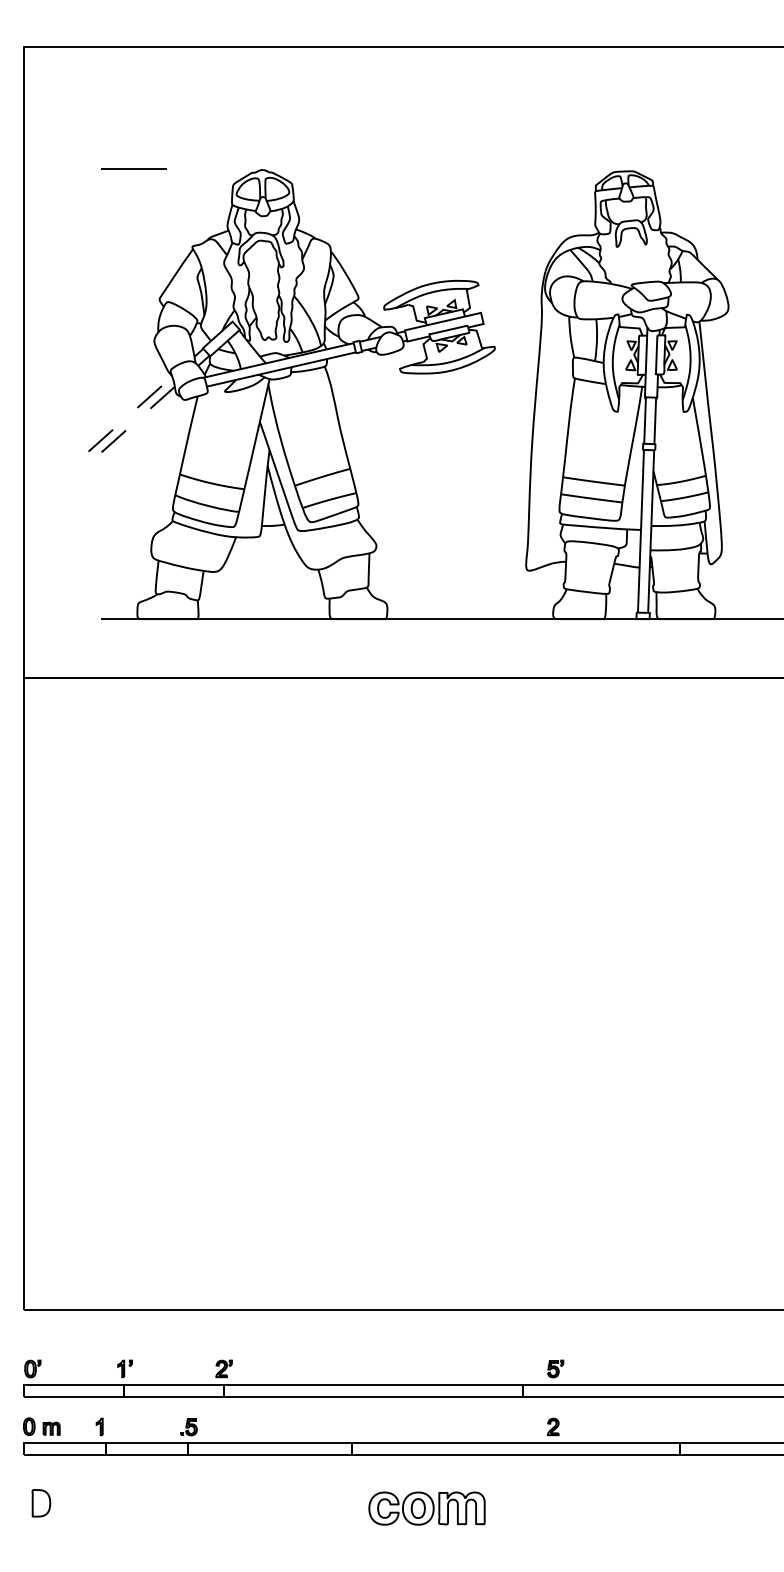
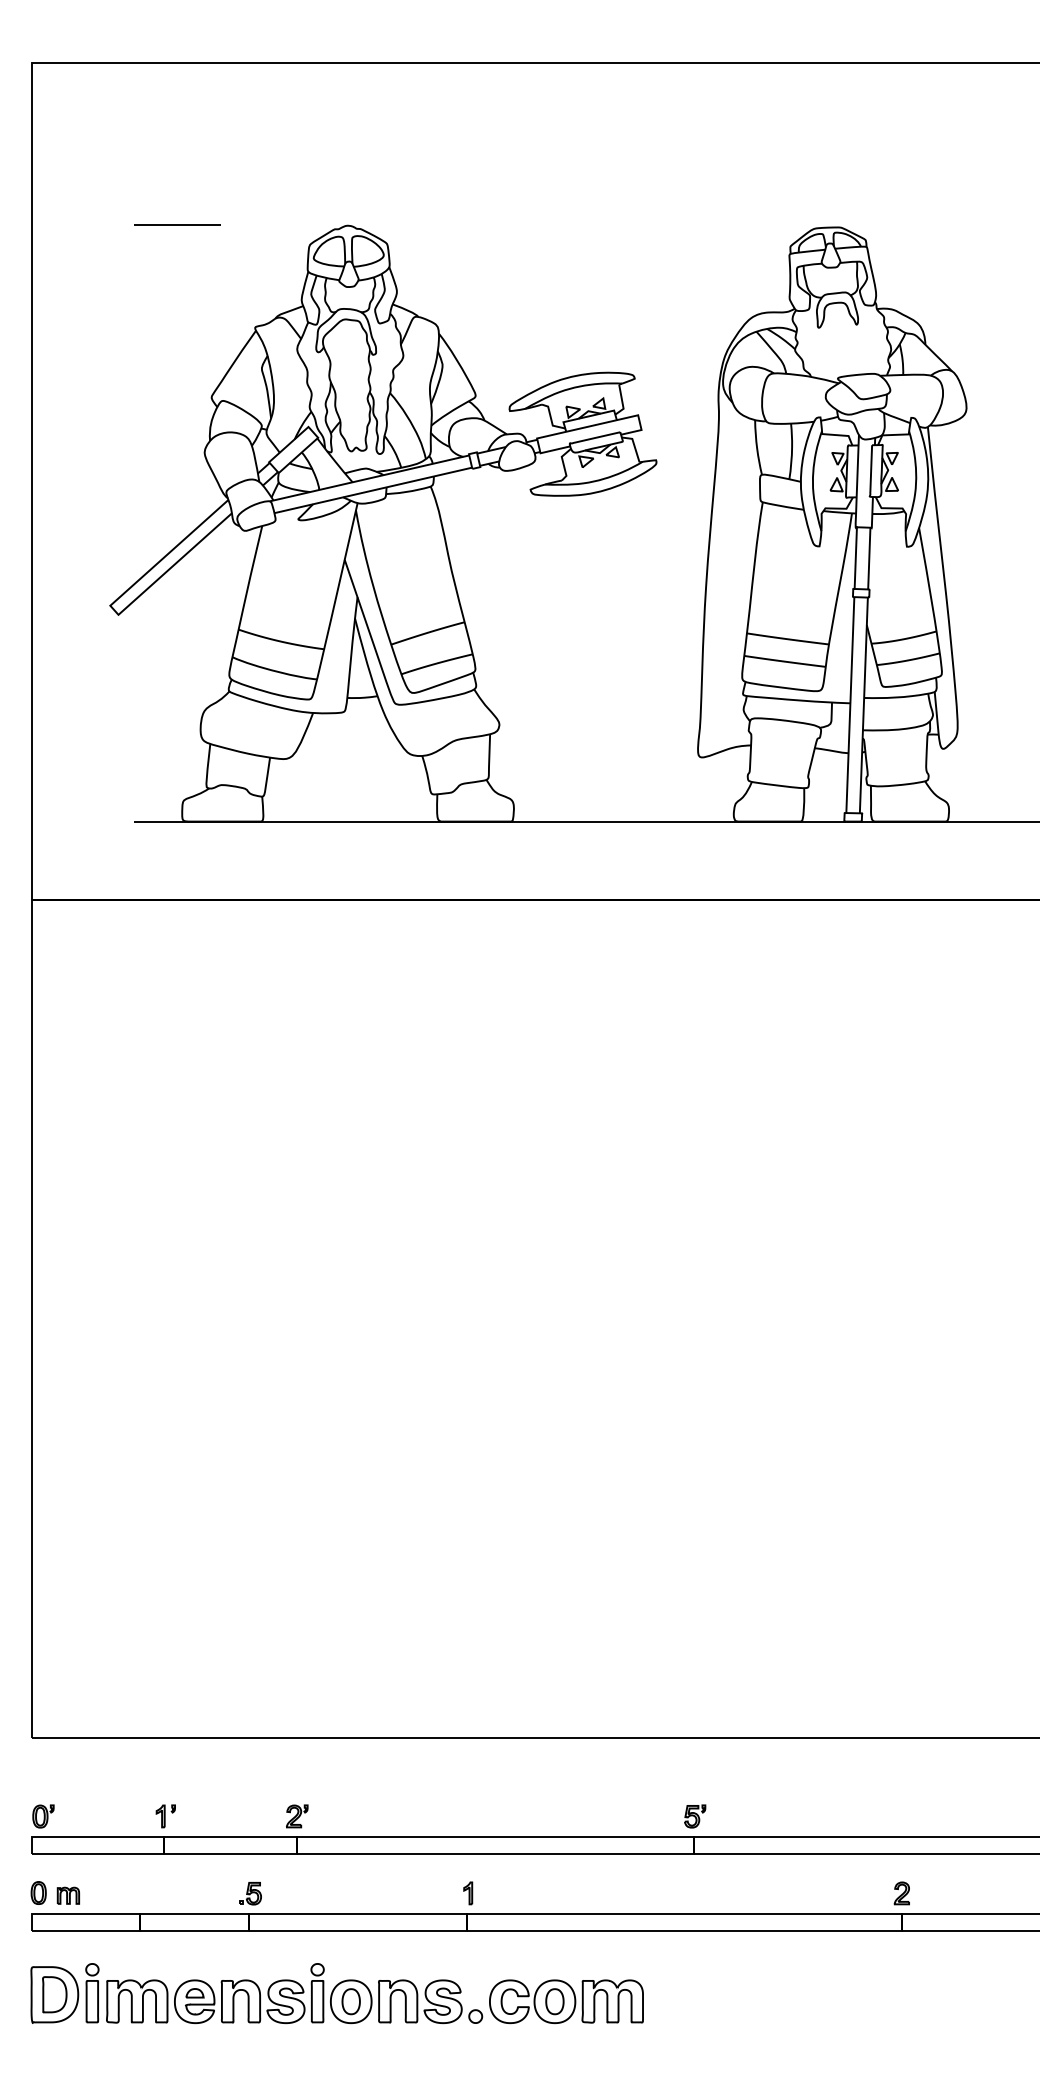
line: (84, 457) -> (112, 607), dashed -> solid
part: (555, 1368) -> (695, 1816), moved
part: (99, 1427) -> (468, 1893), moved
part: (552, 1427) -> (901, 1893), moved
part: (193, 1502) -> (256, 1993), added

